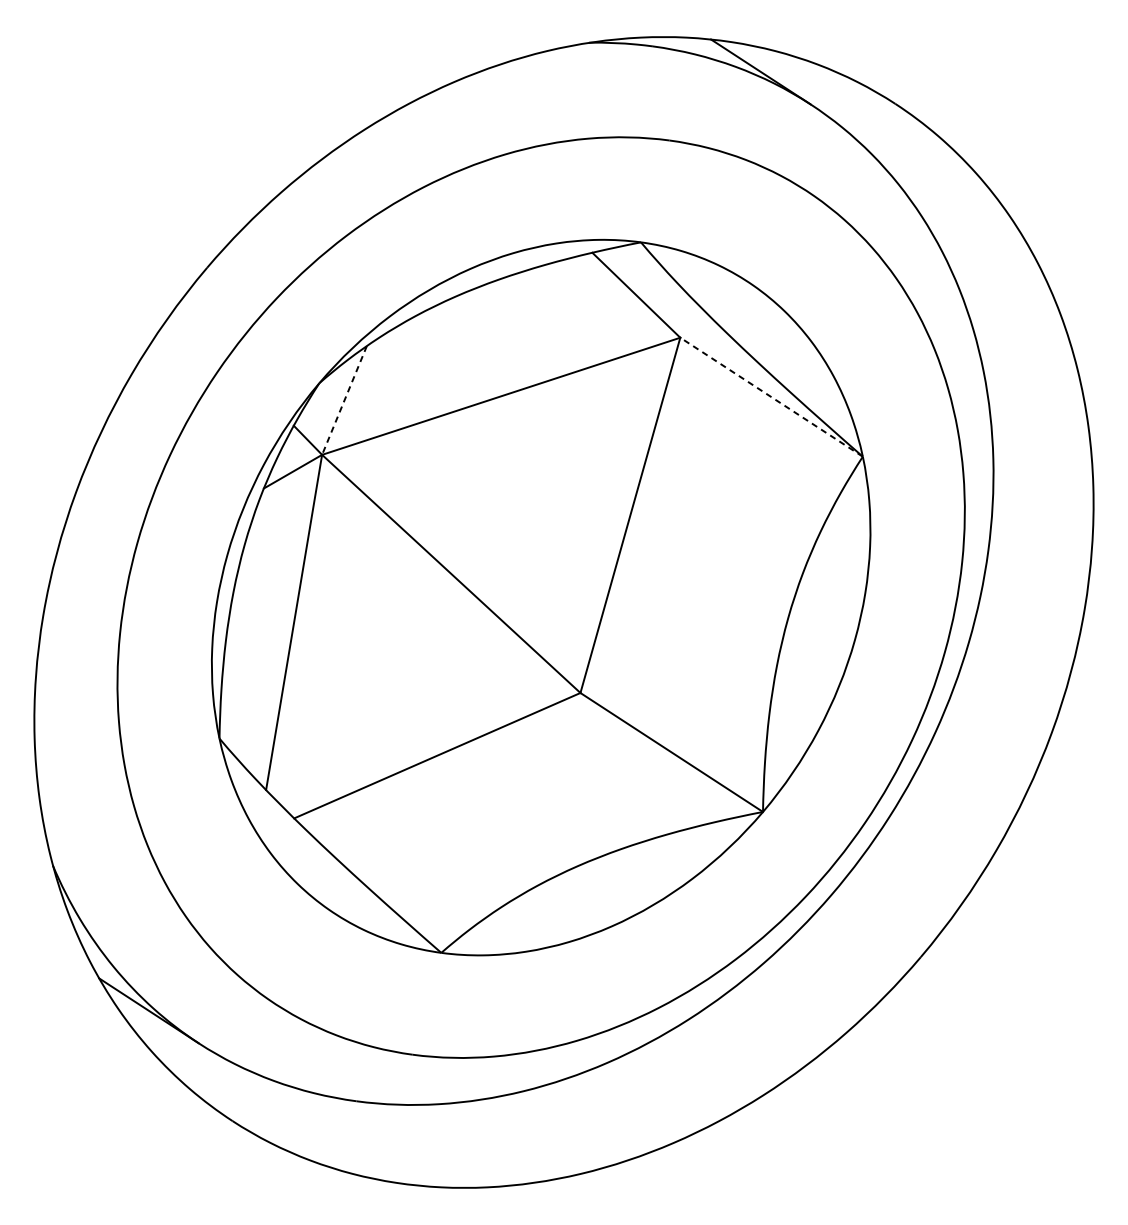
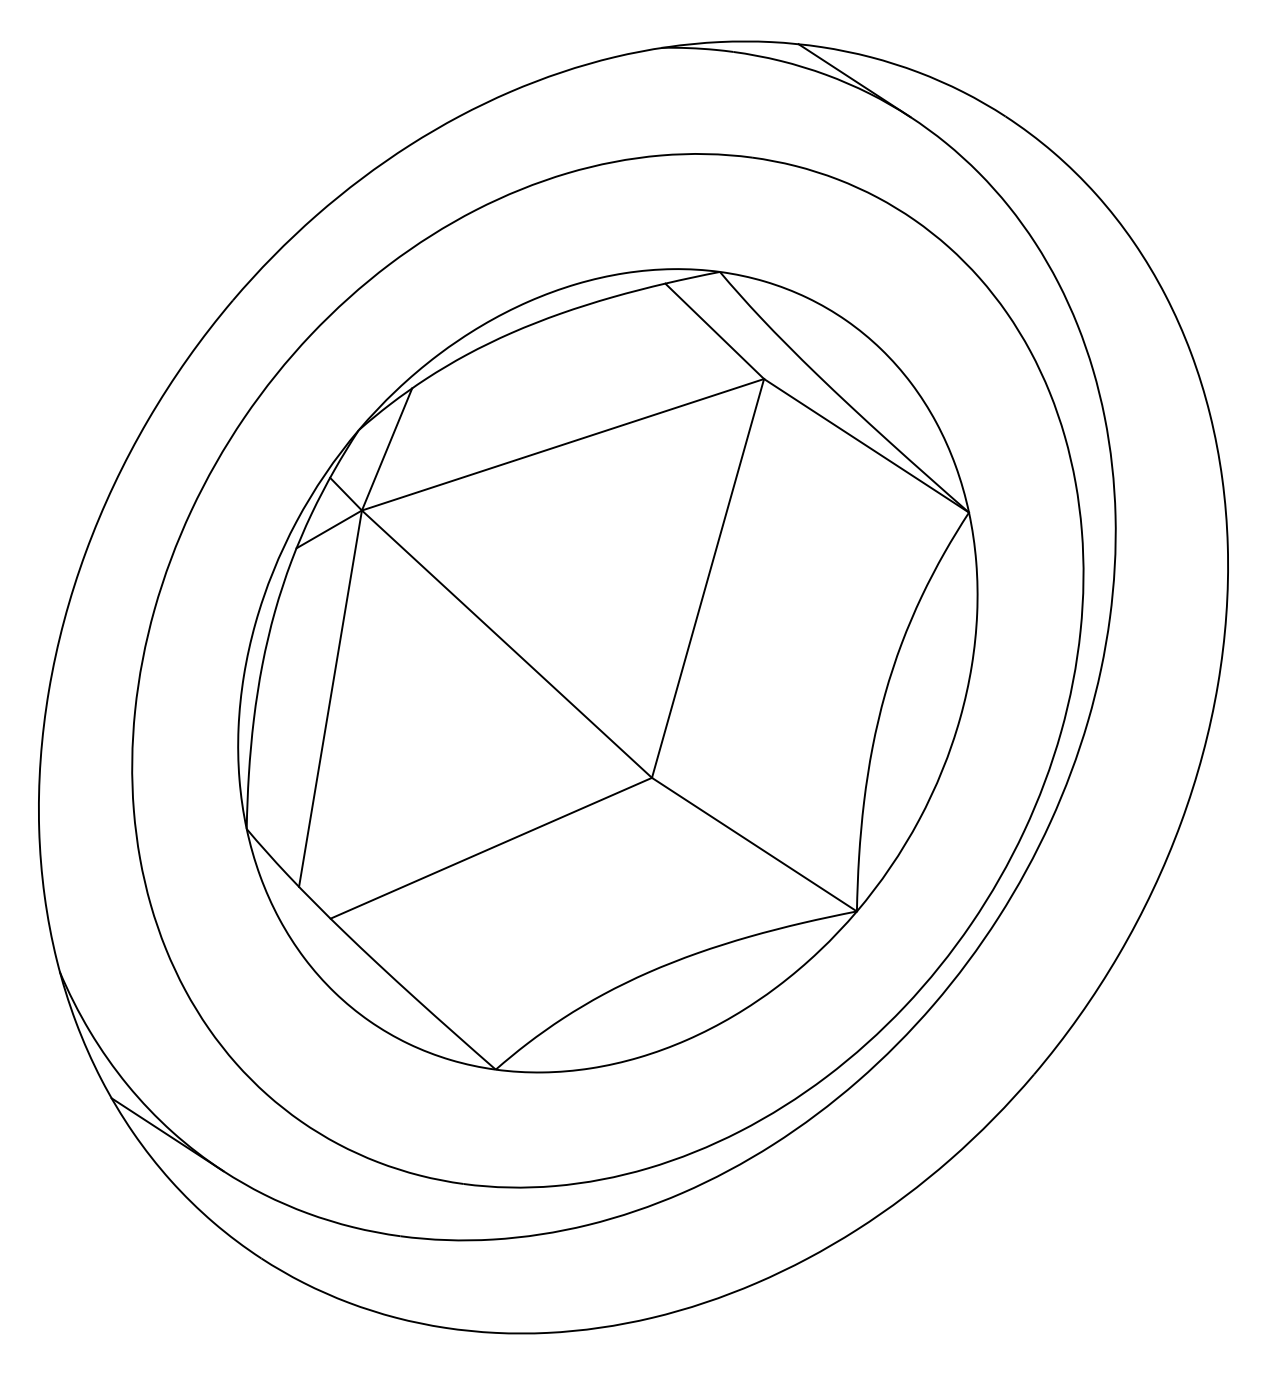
line: (771, 396) -> (866, 445), dashed -> solid
line: (343, 400) -> (386, 449), dashed -> solid

